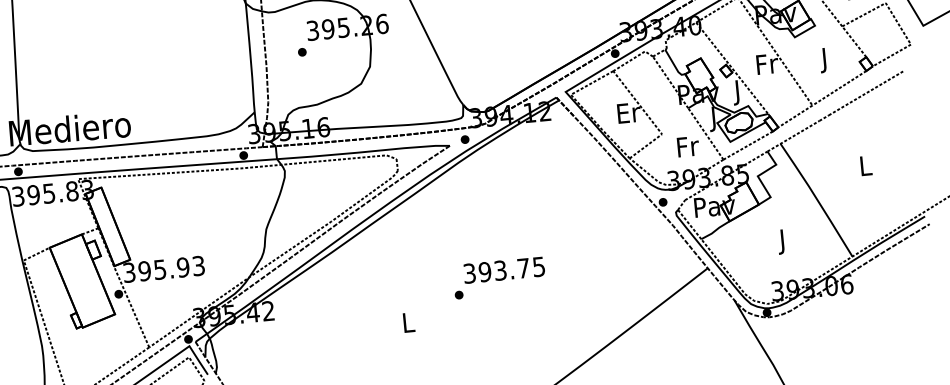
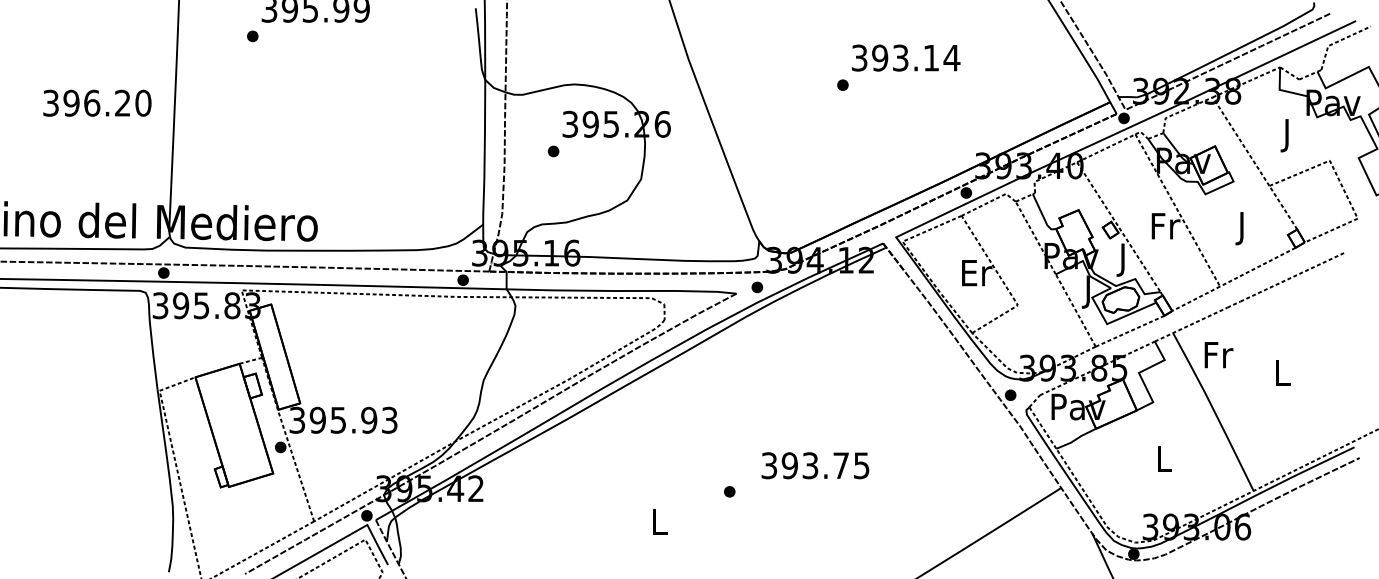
text: (687, 147) -> (1218, 355), moved
text: (783, 241) -> (1164, 462), J -> L
text: (504, 270) -> (815, 465), moved

